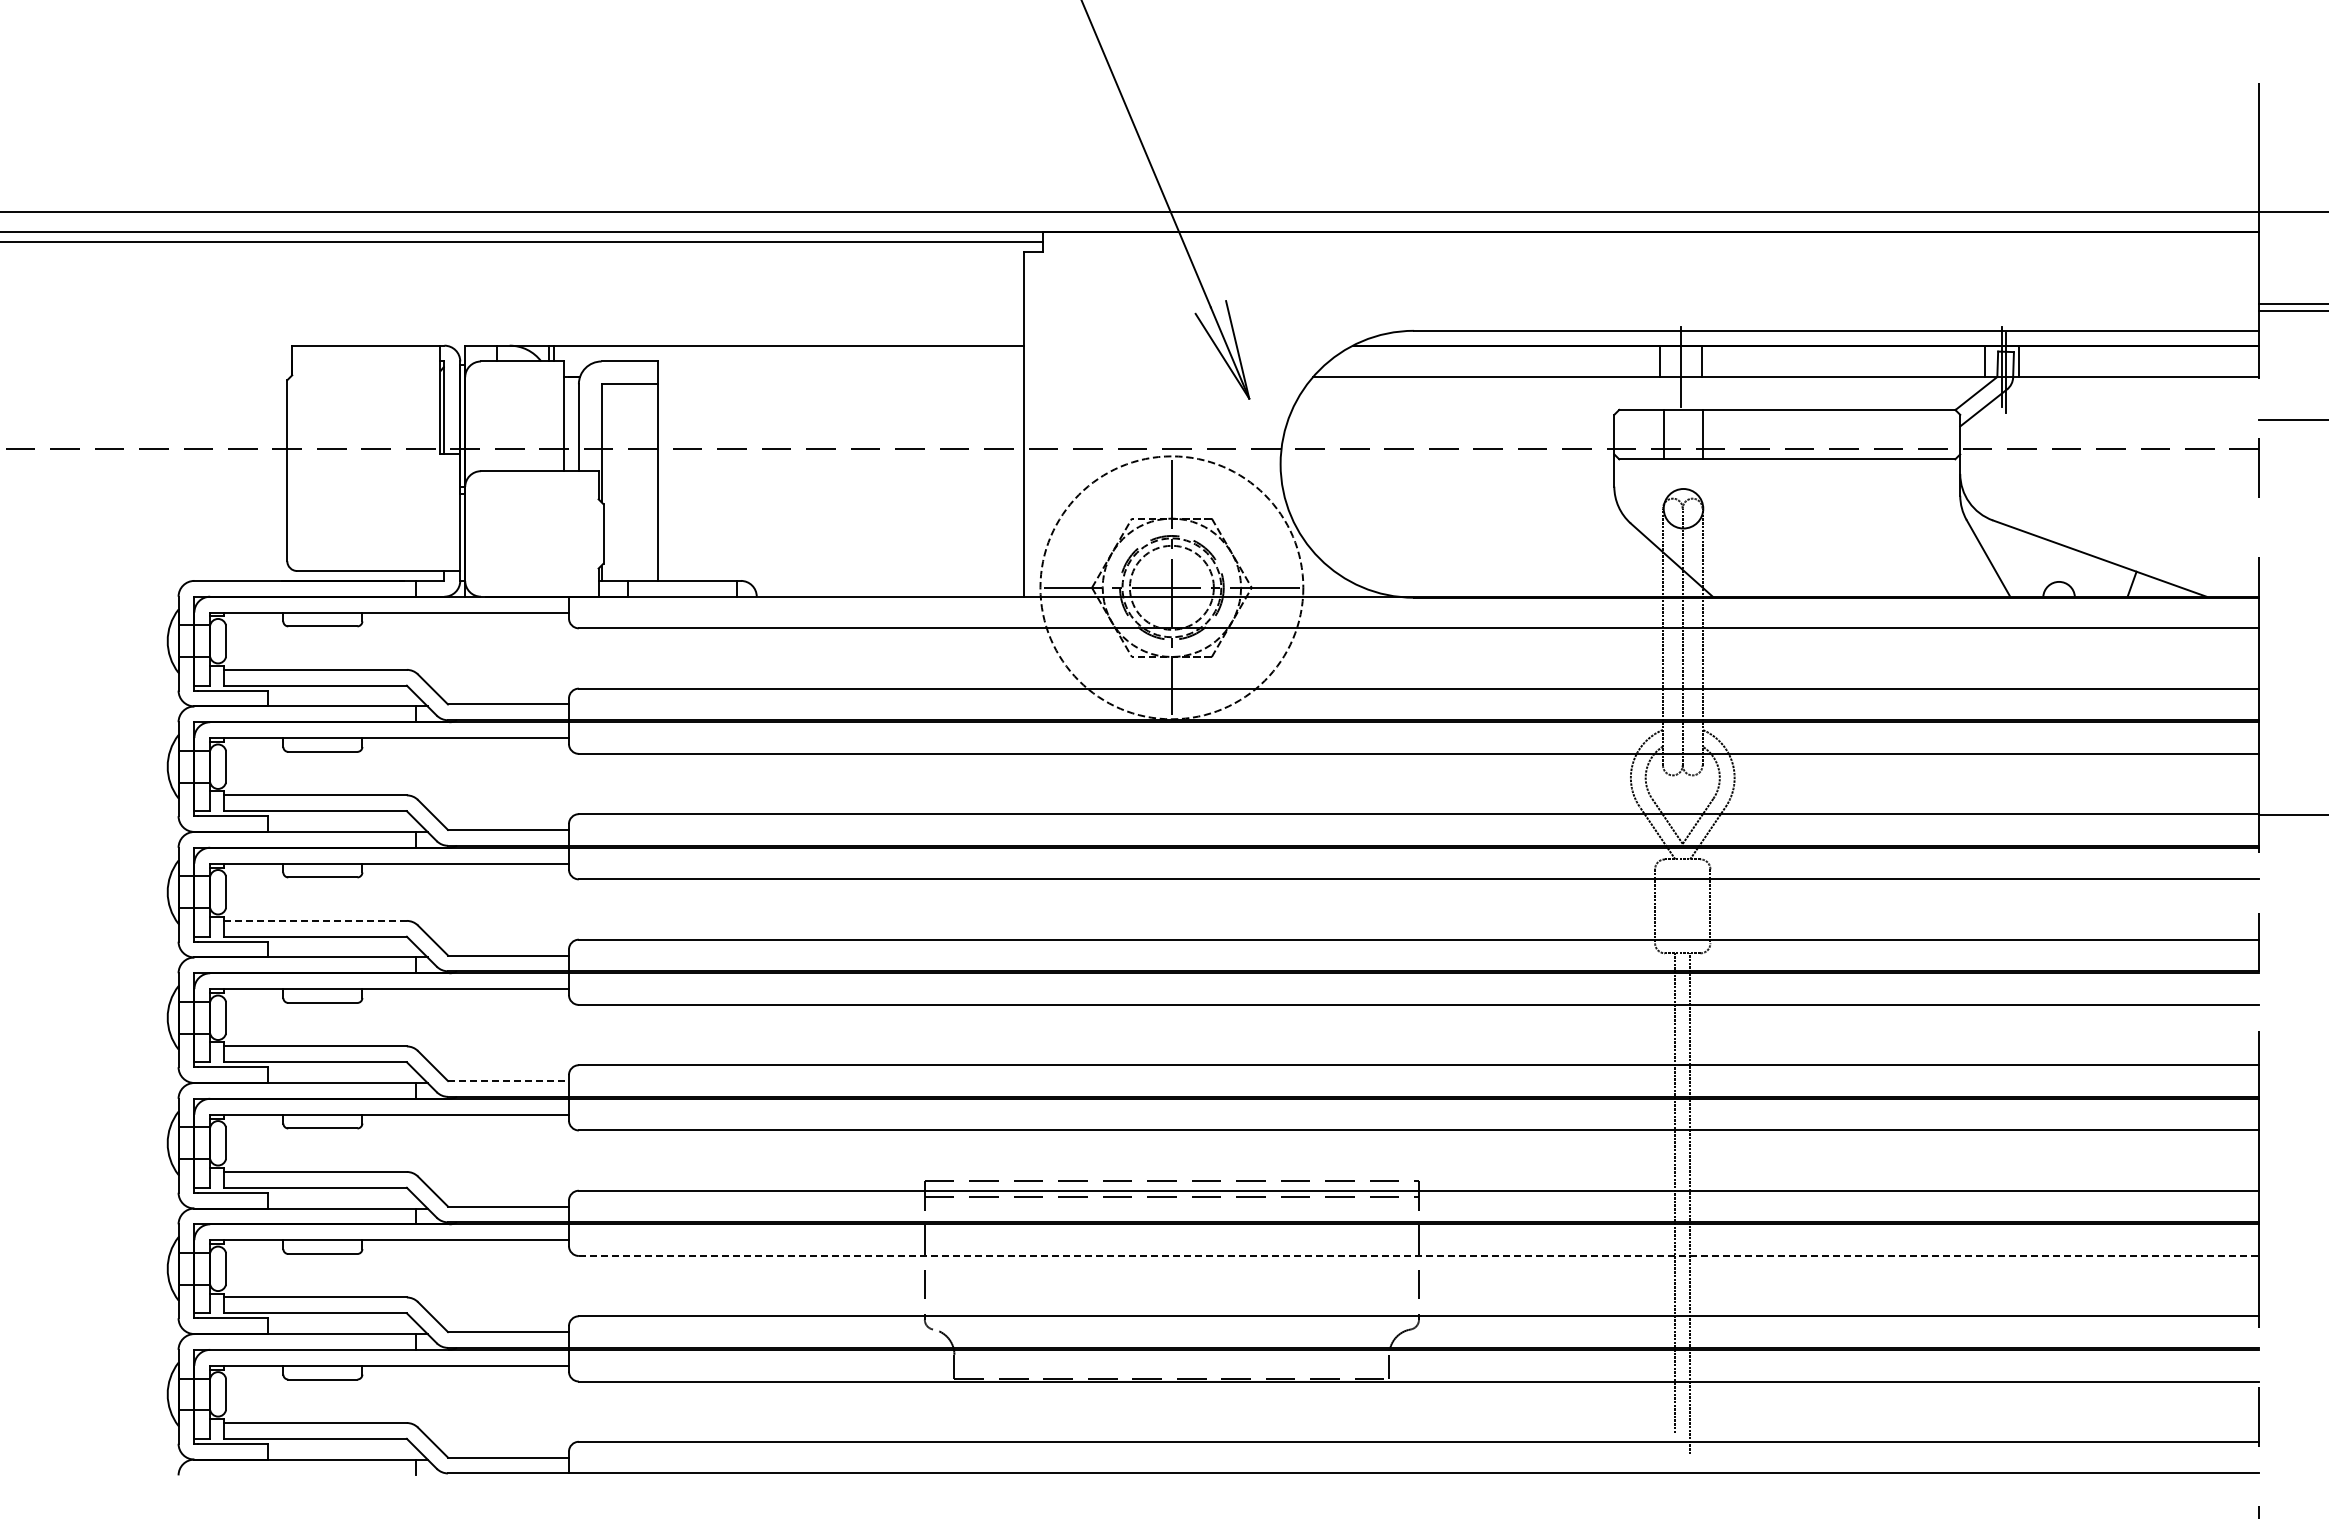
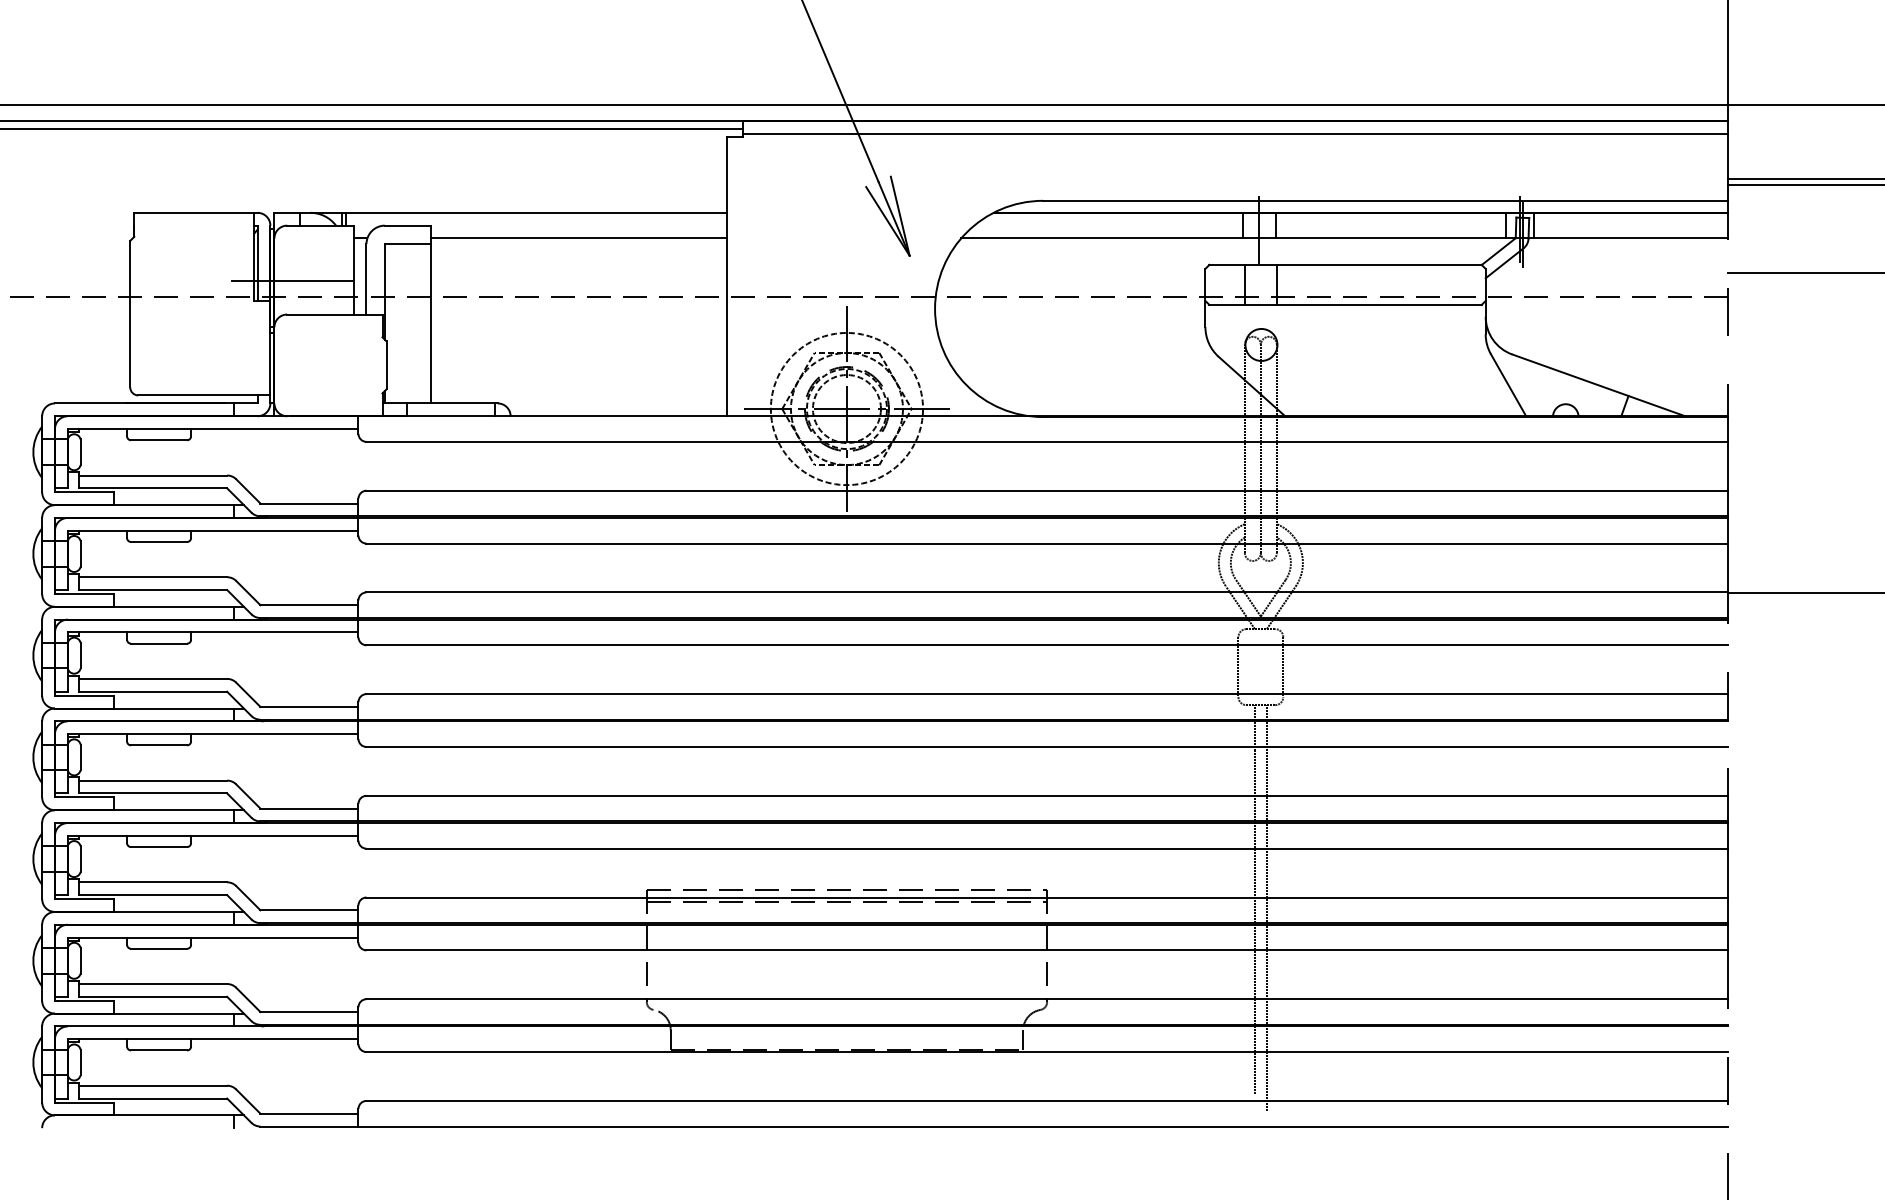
line: (1651, 247) -> (1235, 133), added
line: (840, 377) -> (578, 238), added
line: (487, 429) -> (292, 280), added
circle: (1171, 587) -> (846, 408), size x0.71
line: (315, 920) -> (153, 678), dashed -> solid
line: (509, 1081) -> (310, 809), dashed -> solid
line: (1419, 1255) -> (1047, 949), dashed -> solid

